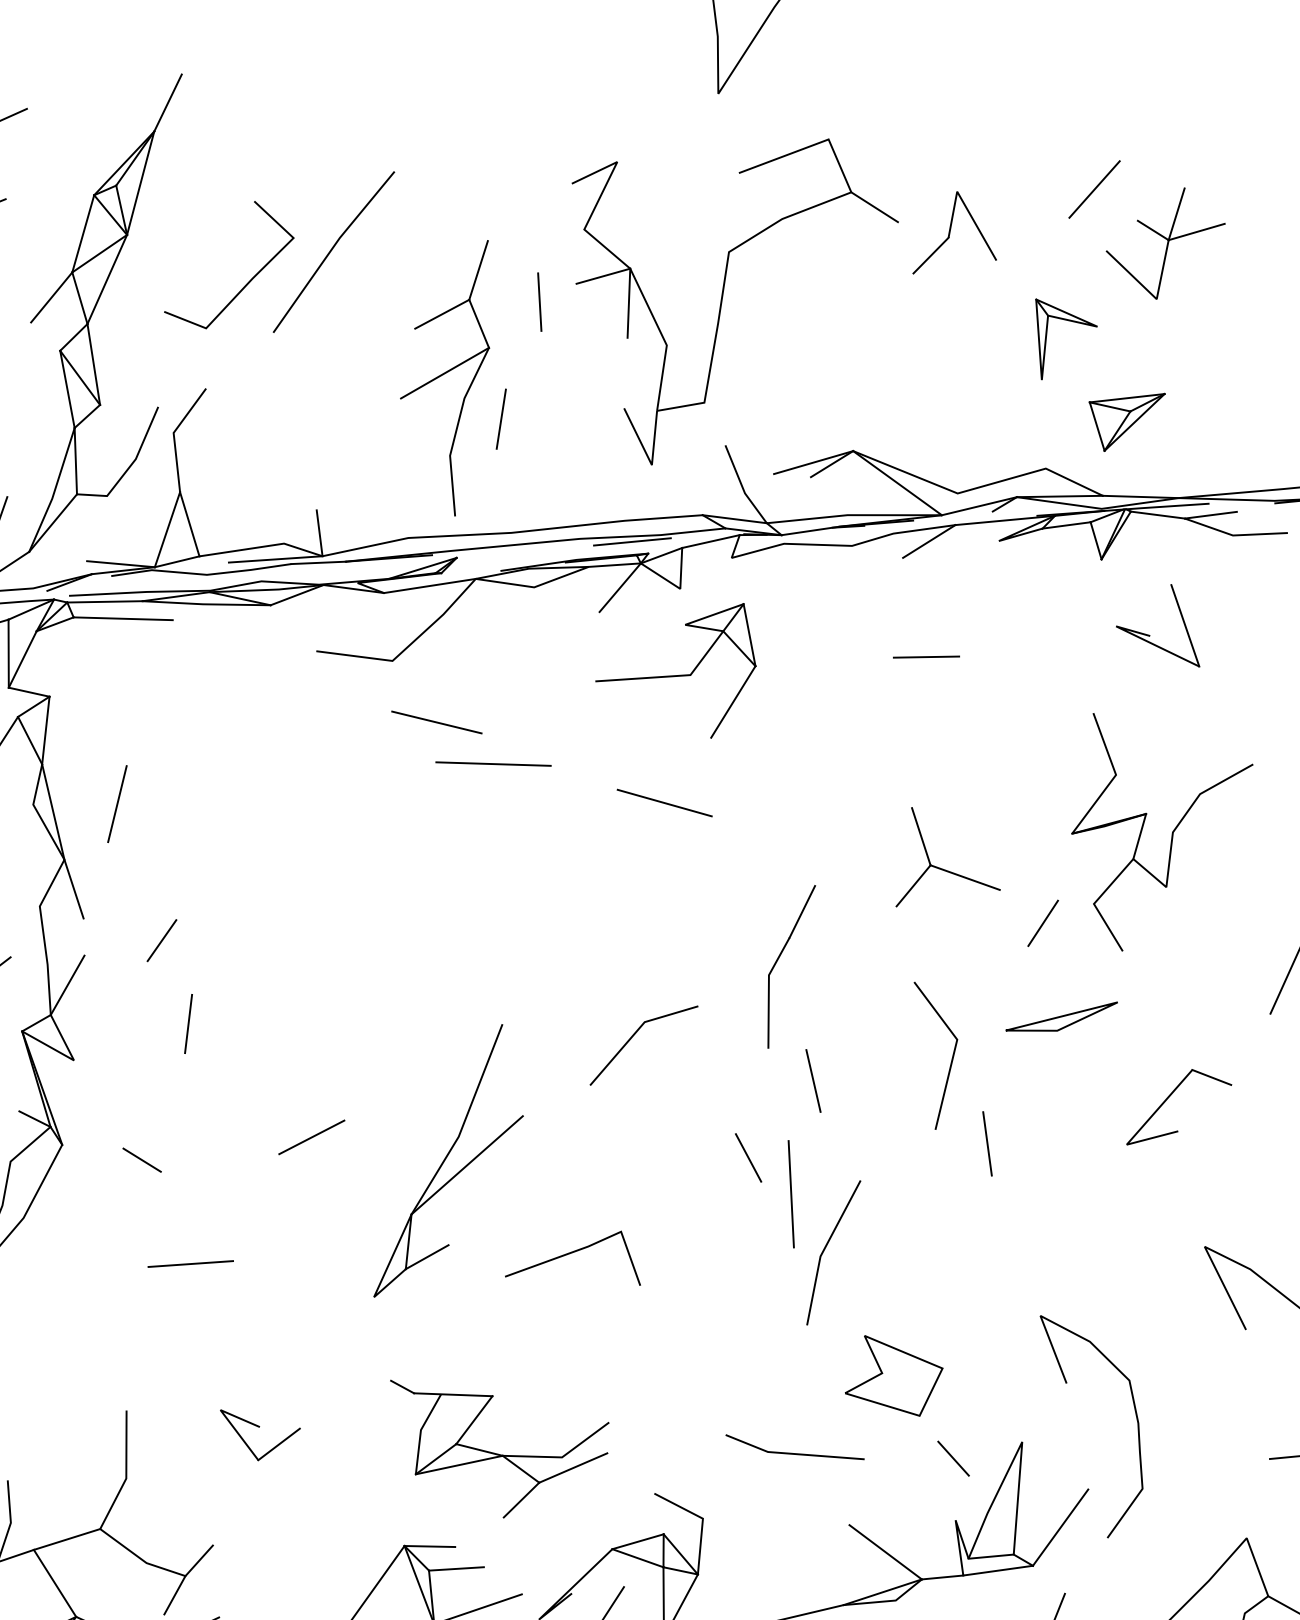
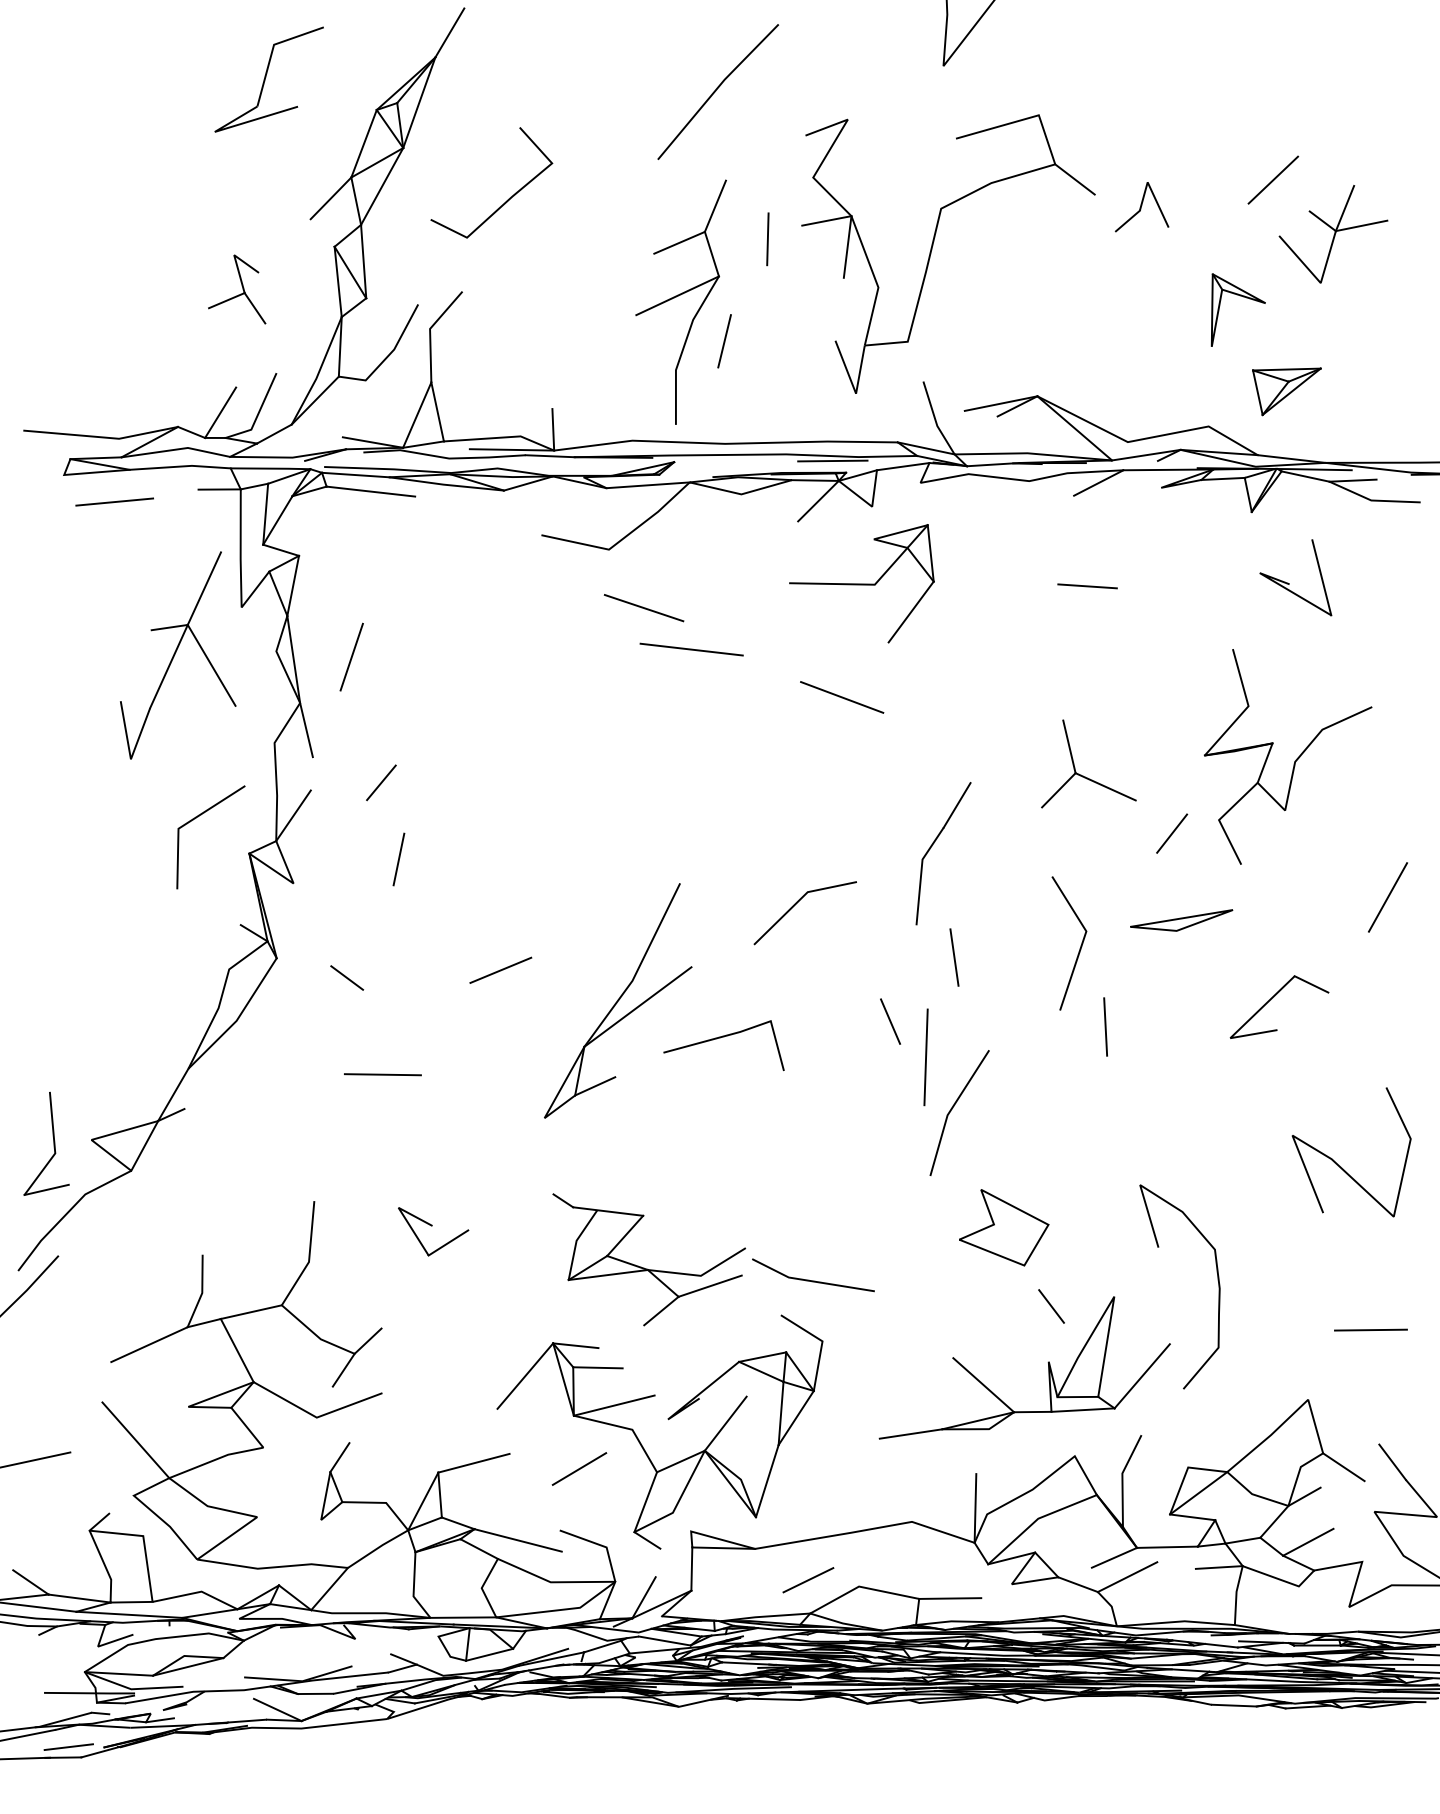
part: (950, 231) -> (1141, 206), size x0.7
line: (331, 251) -> (716, 91), moved
line: (566, 1255) -> (720, 1038), moved
line: (795, 1453) -> (813, 1280), moved

